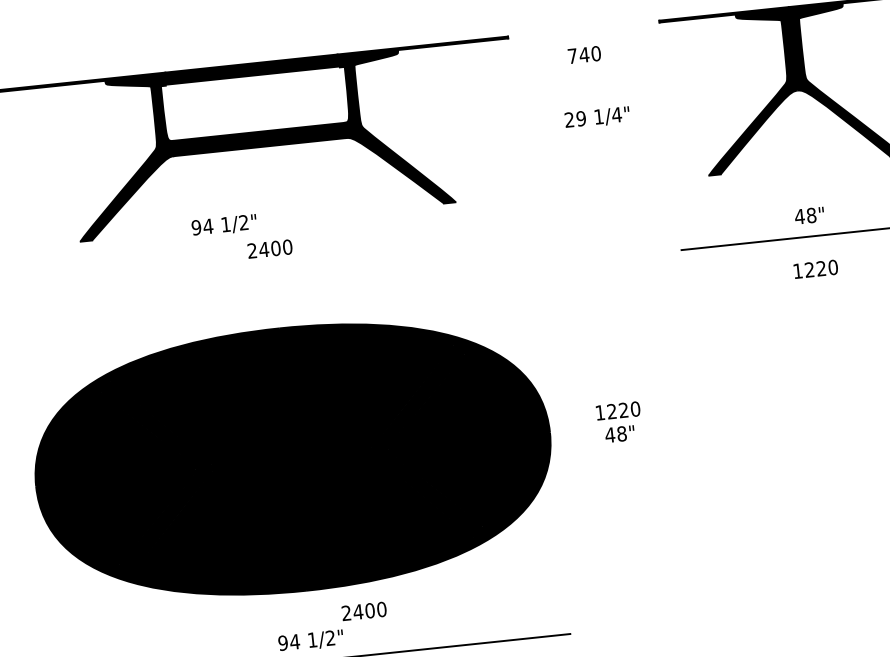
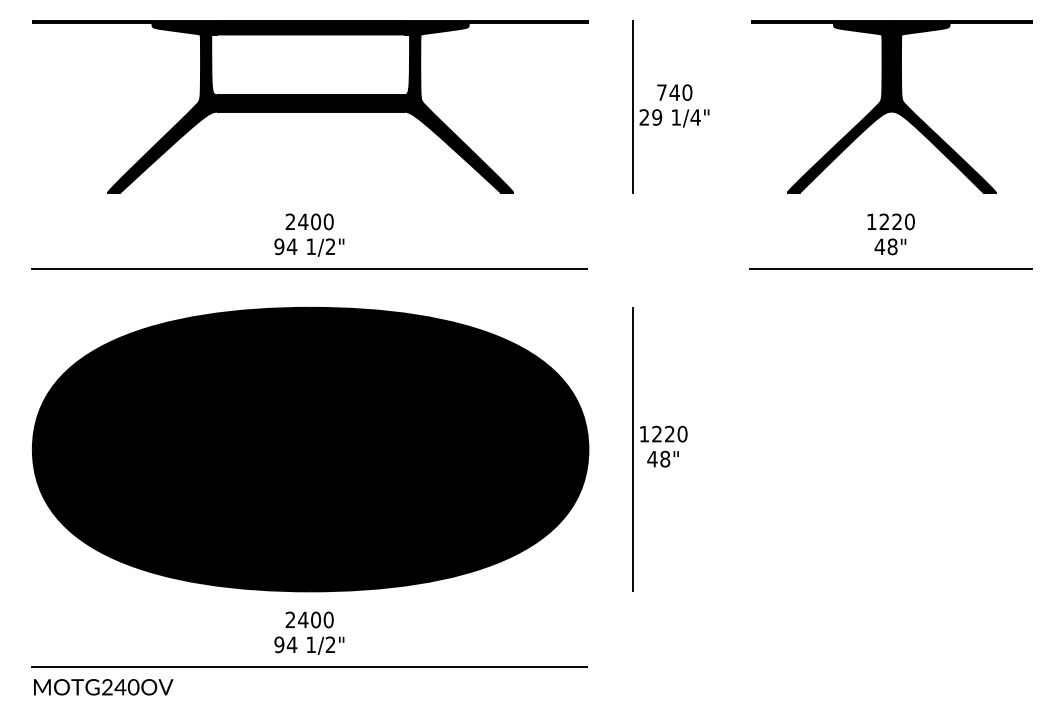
text: (584, 54) -> (674, 92), moved
line: (557, 110) -> (632, 106), added
text: (224, 225) -> (309, 247), moved
text: (815, 269) -> (890, 221), moved
line: (274, 293) -> (309, 269), added
line: (590, 428) -> (632, 449), added
text: (364, 610) -> (309, 619), moved

